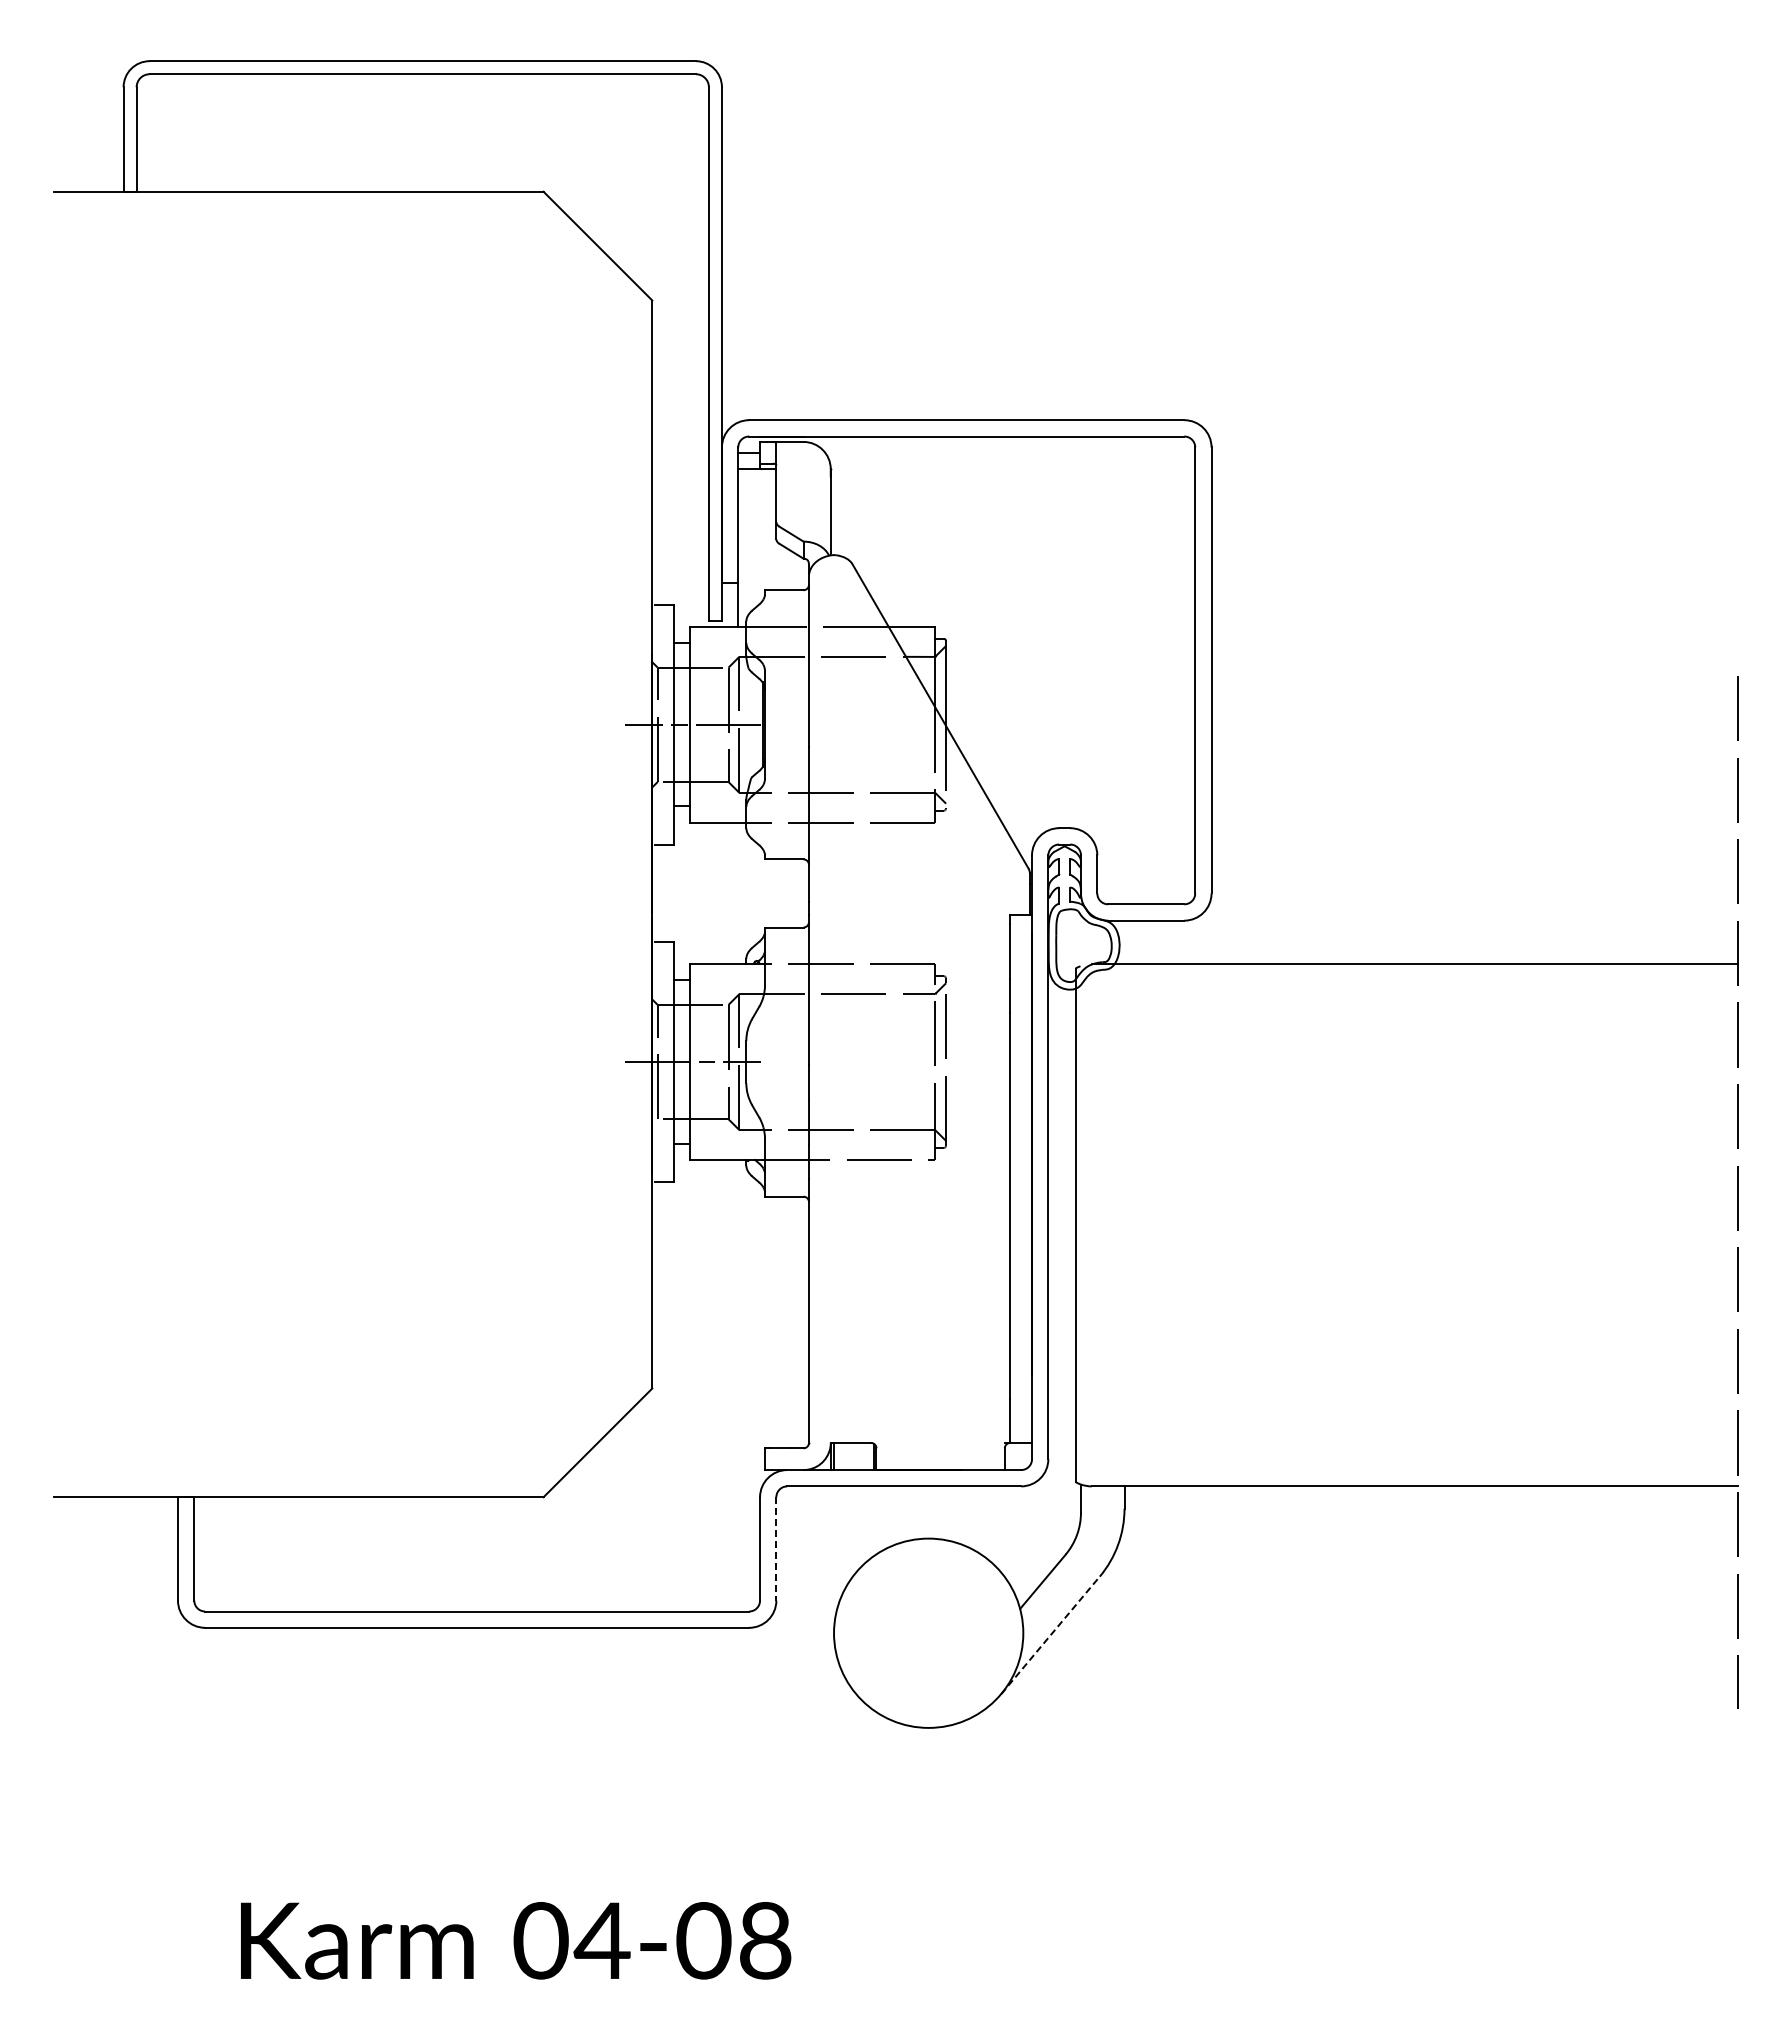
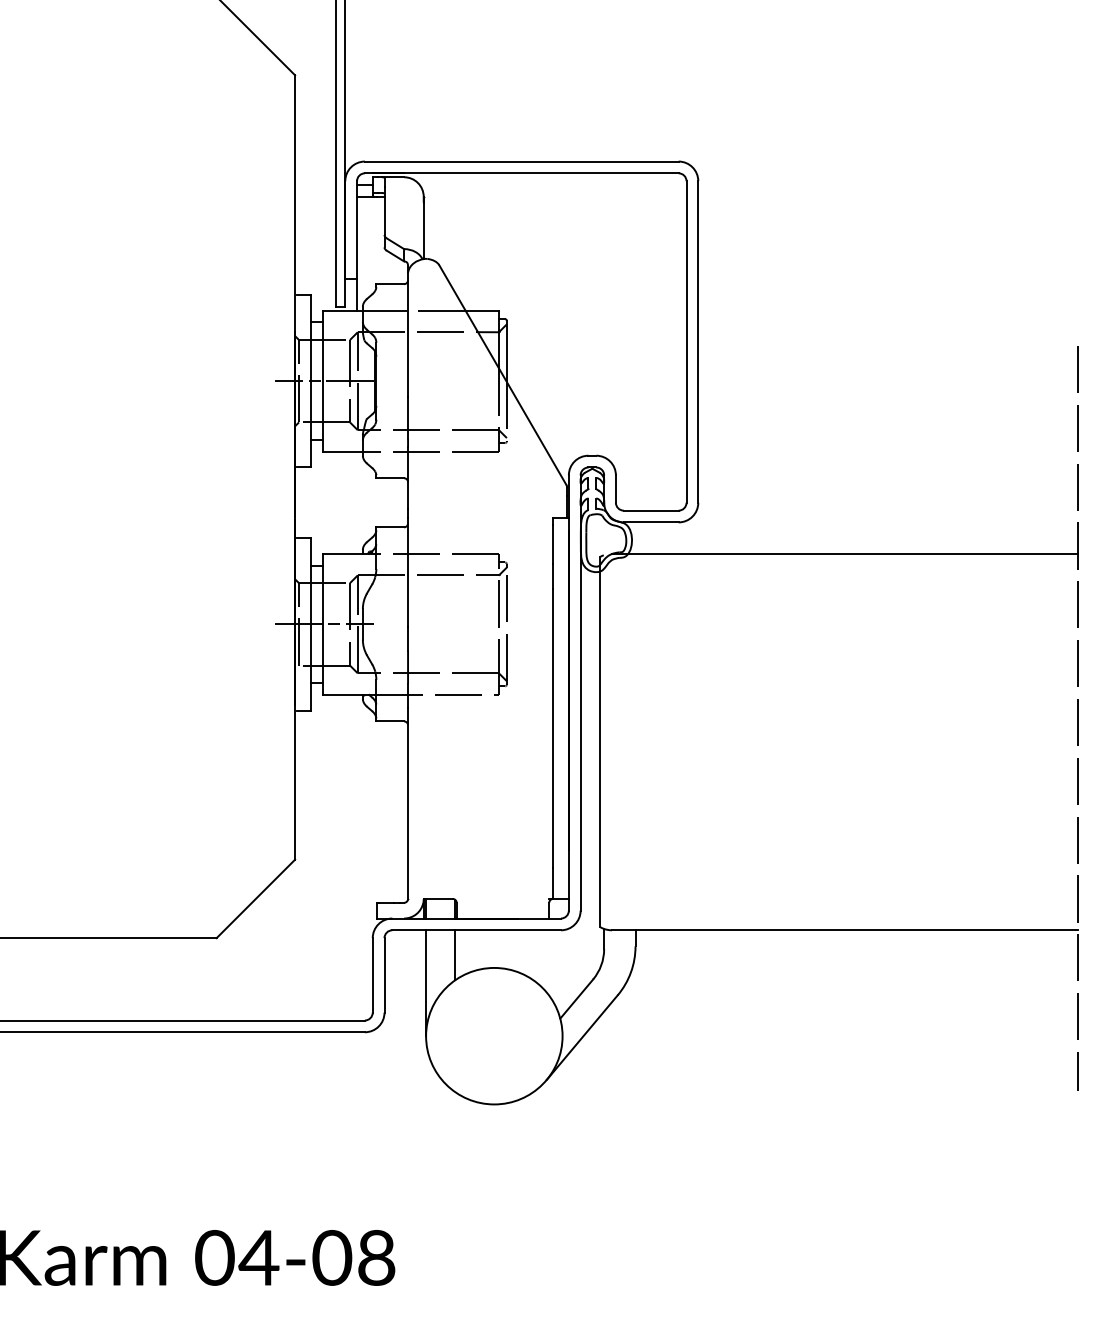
line: (874, 1520) -> (455, 954), added
line: (776, 1548) -> (384, 975), dashed -> solid
line: (834, 1559) -> (426, 983), added
line: (1050, 1635) -> (582, 1037), dashed -> solid

